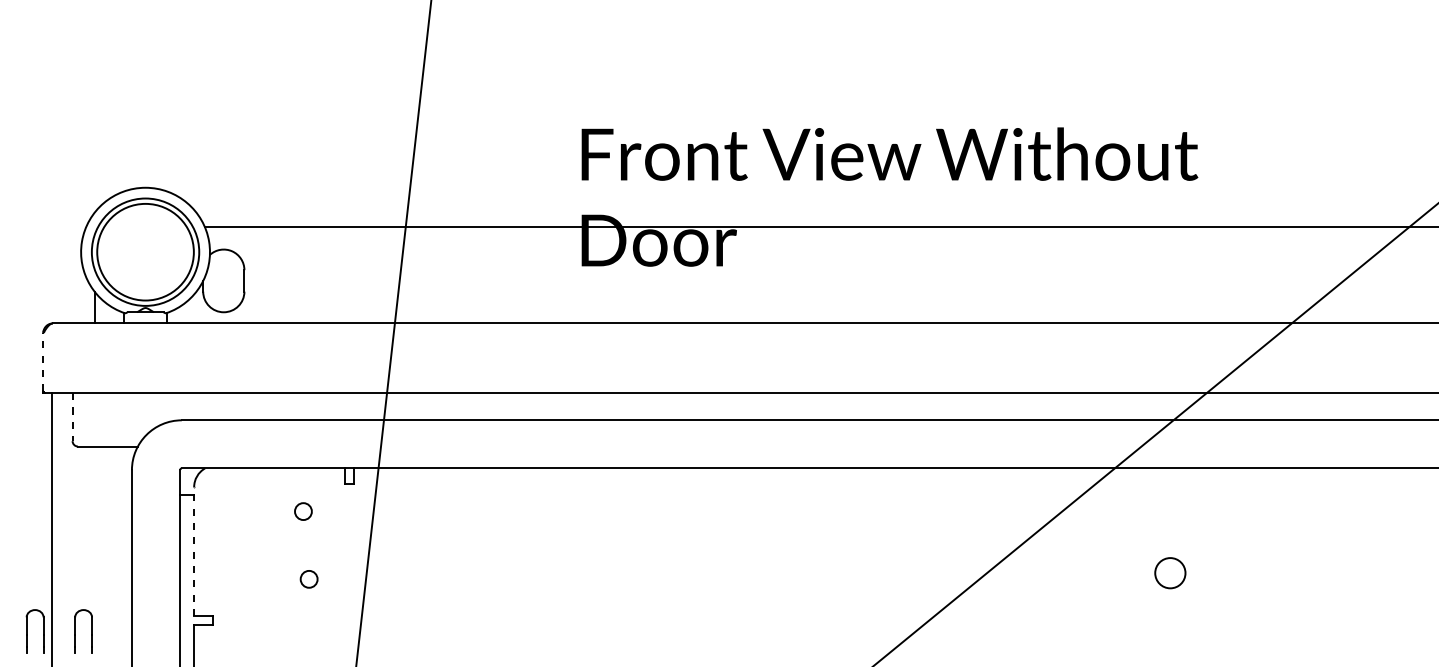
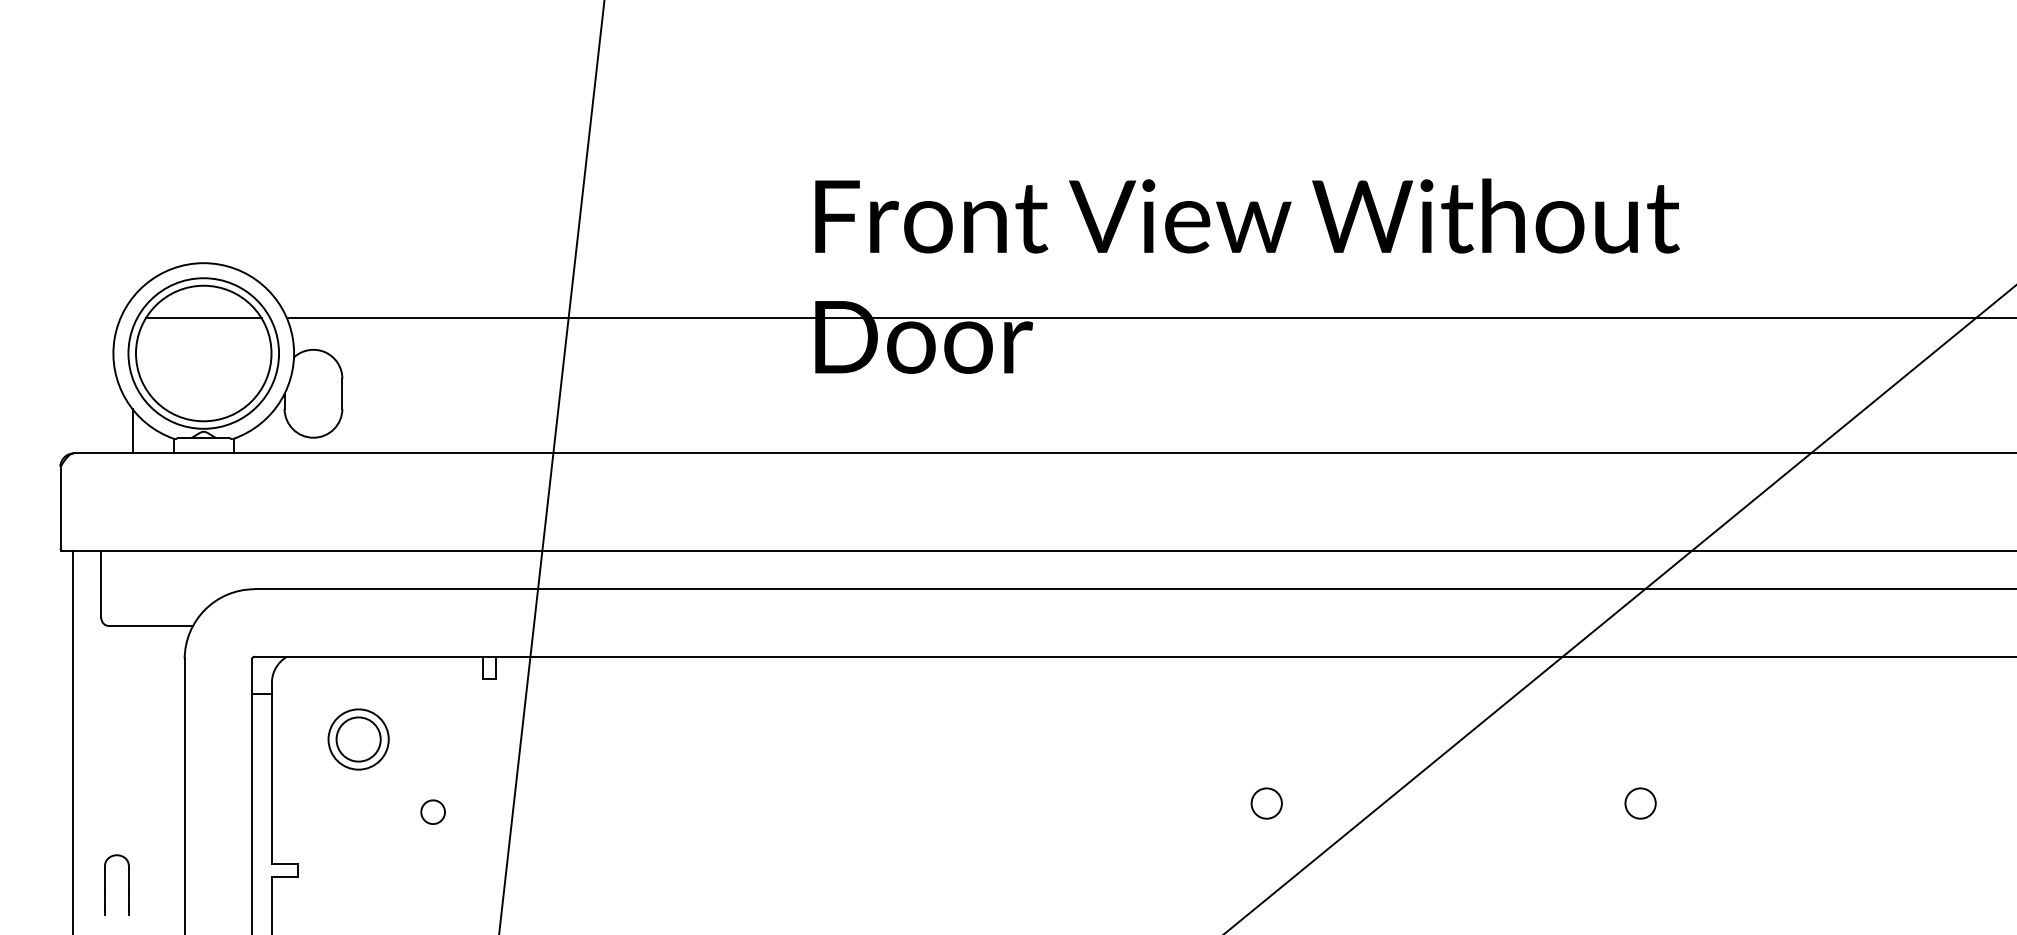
line: (145, 227) -> (203, 318), added
line: (43, 362) -> (60, 507), dashed -> solid
line: (72, 416) -> (101, 584), dashed -> solid
circle: (302, 511) -> (424, 716), removed
part: (255, 527) -> (358, 739), added
line: (193, 551) -> (271, 772), dashed -> solid
circle: (903, 573) -> (1266, 803), added
circle: (1170, 573) -> (1640, 803), size x0.71
part: (26, 630) -> (37, 884), removed

